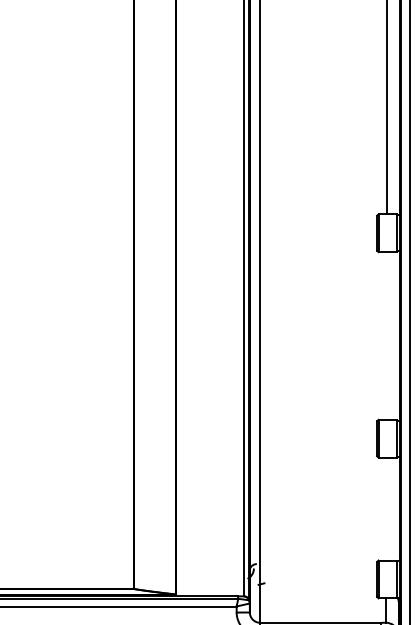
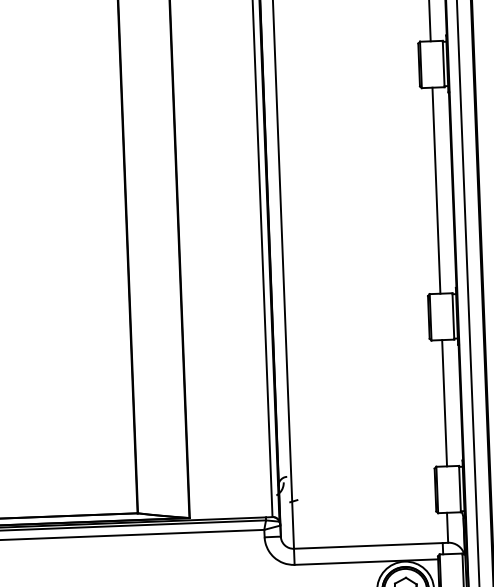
line: (387, 335) -> (436, 190), added
line: (387, 508) -> (444, 402), added

